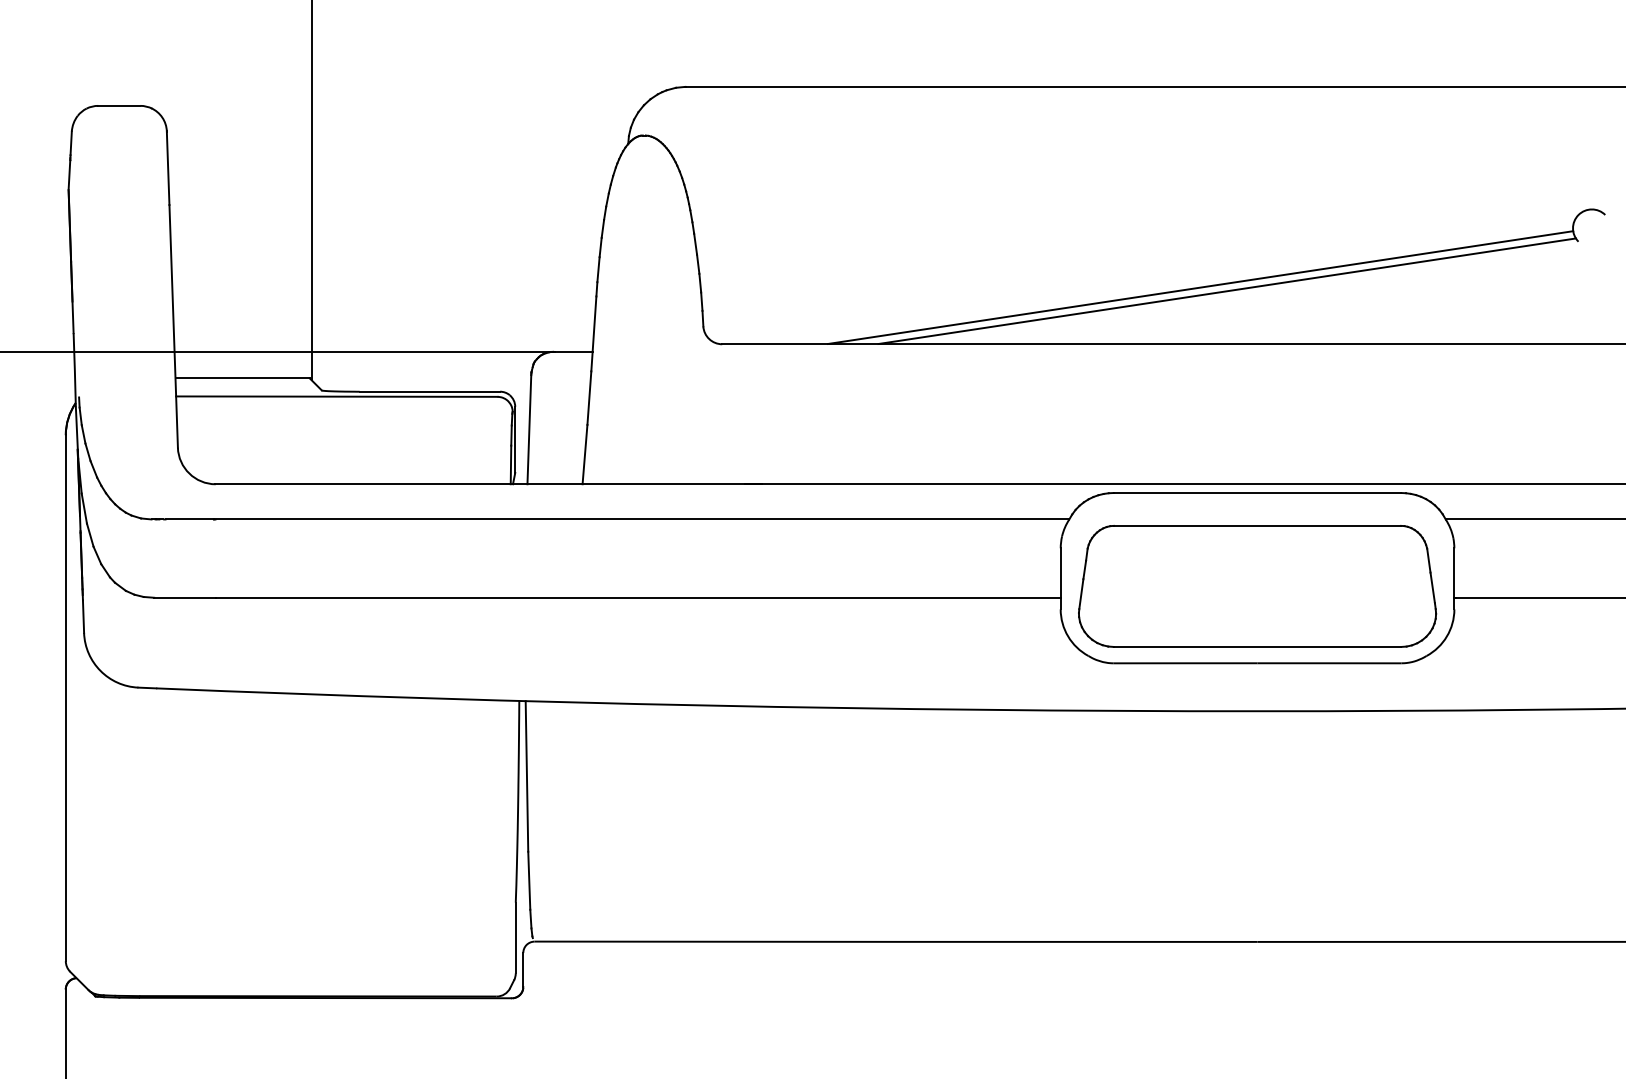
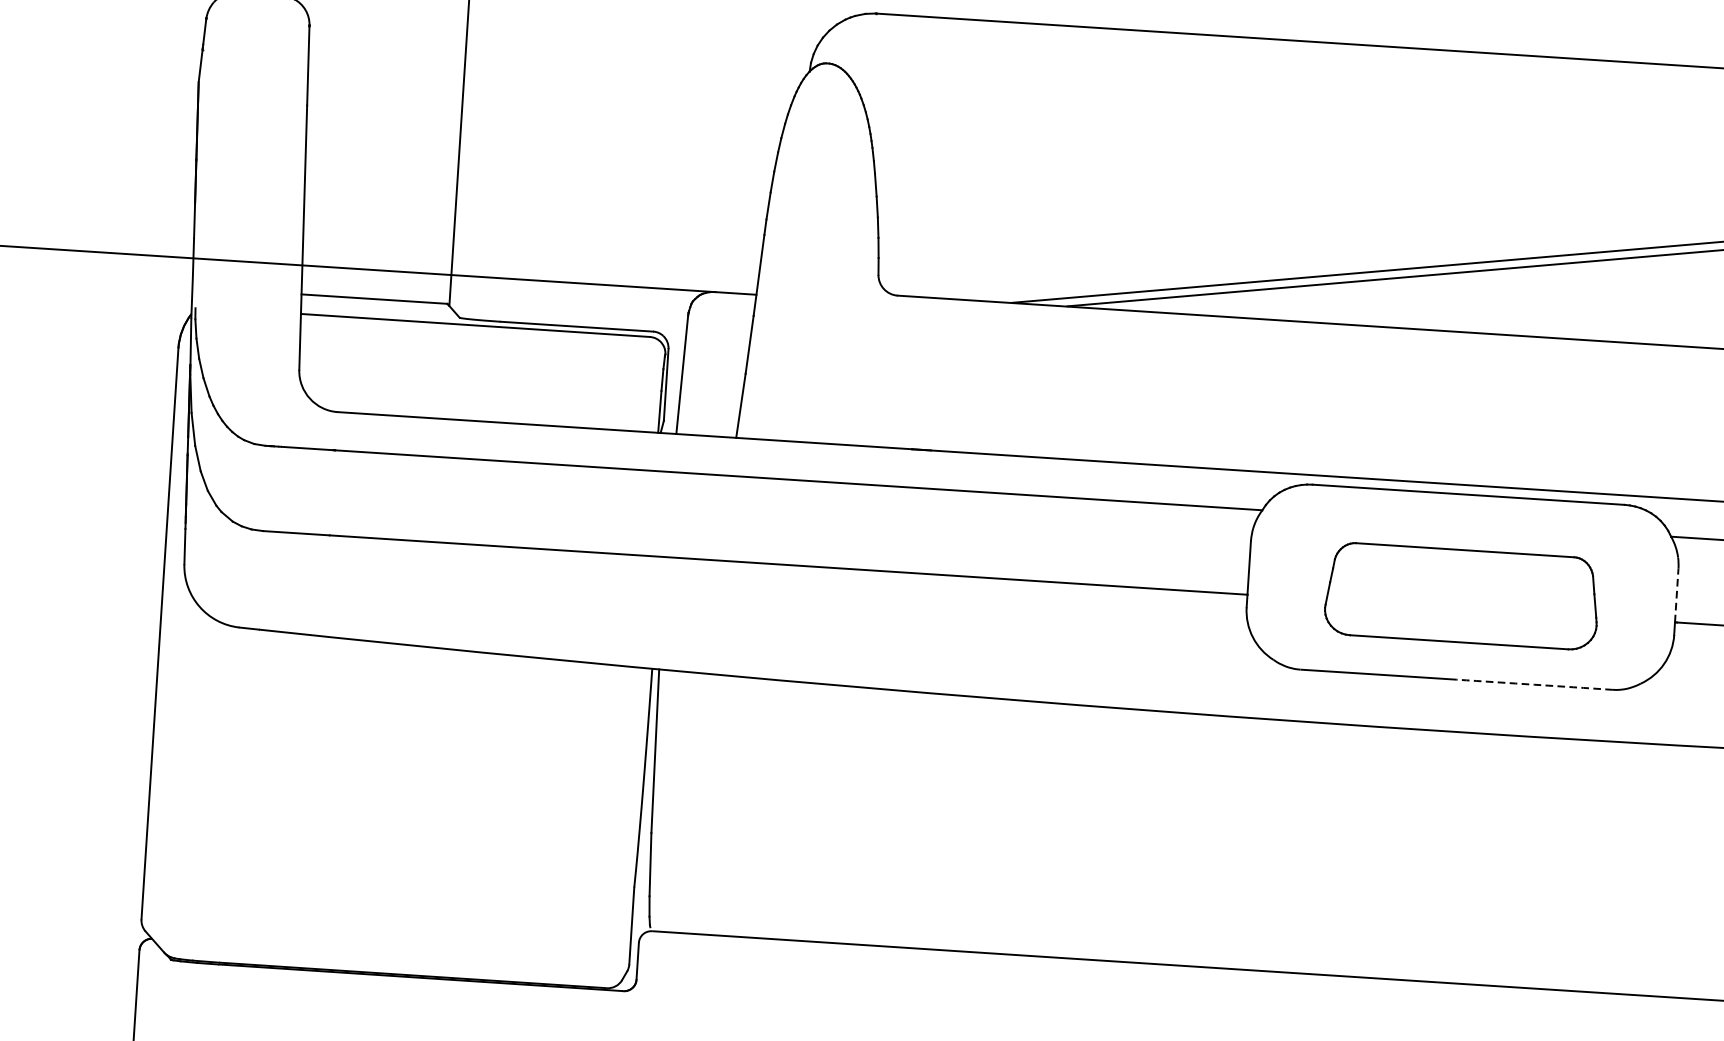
line: (1454, 573) -> (1676, 596), solid -> dashed
part: (1257, 586) -> (1462, 596), size x0.7
arc: (1329, 663) -> (1534, 684), solid -> dashed

